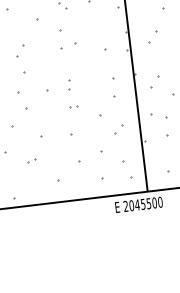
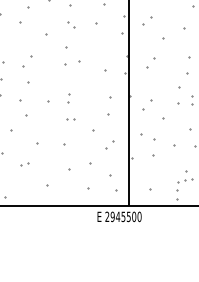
text: (131, 205) -> (112, 216), 2045500 -> 2945500

